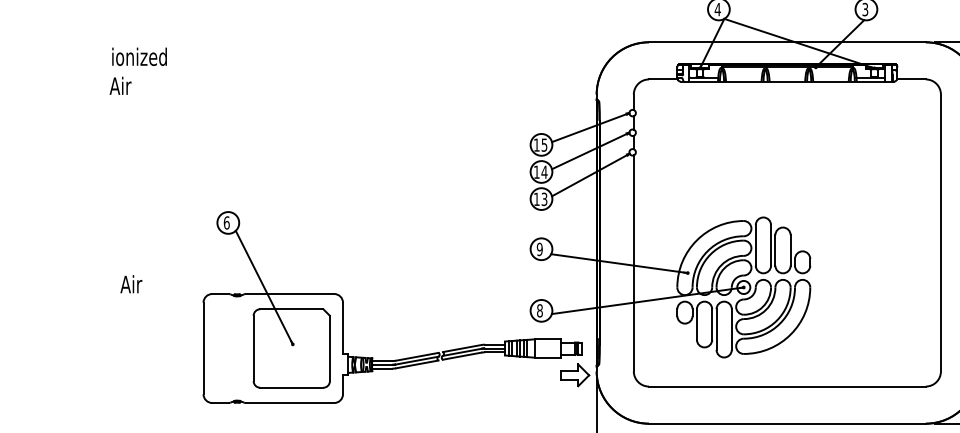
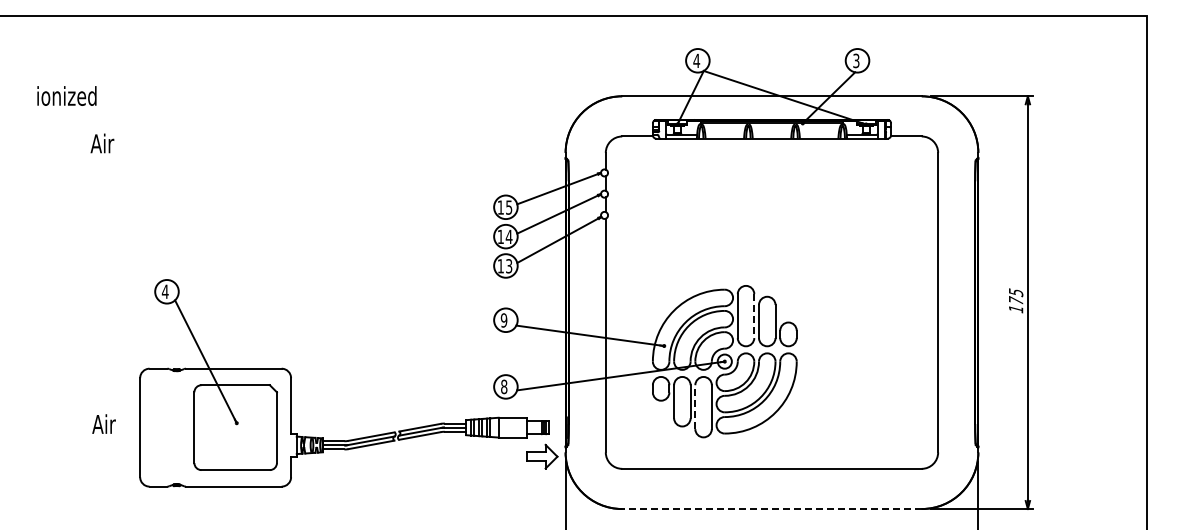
part: (139, 56) -> (66, 95), moved
text: (120, 85) -> (102, 143), moved
text: (226, 222) -> (164, 291), 6 -> 4
line: (771, 245) -> (754, 316), solid -> dashed
text: (130, 283) -> (103, 423), moved
line: (716, 329) -> (695, 407), solid -> dashed
line: (786, 424) -> (771, 509), solid -> dashed

